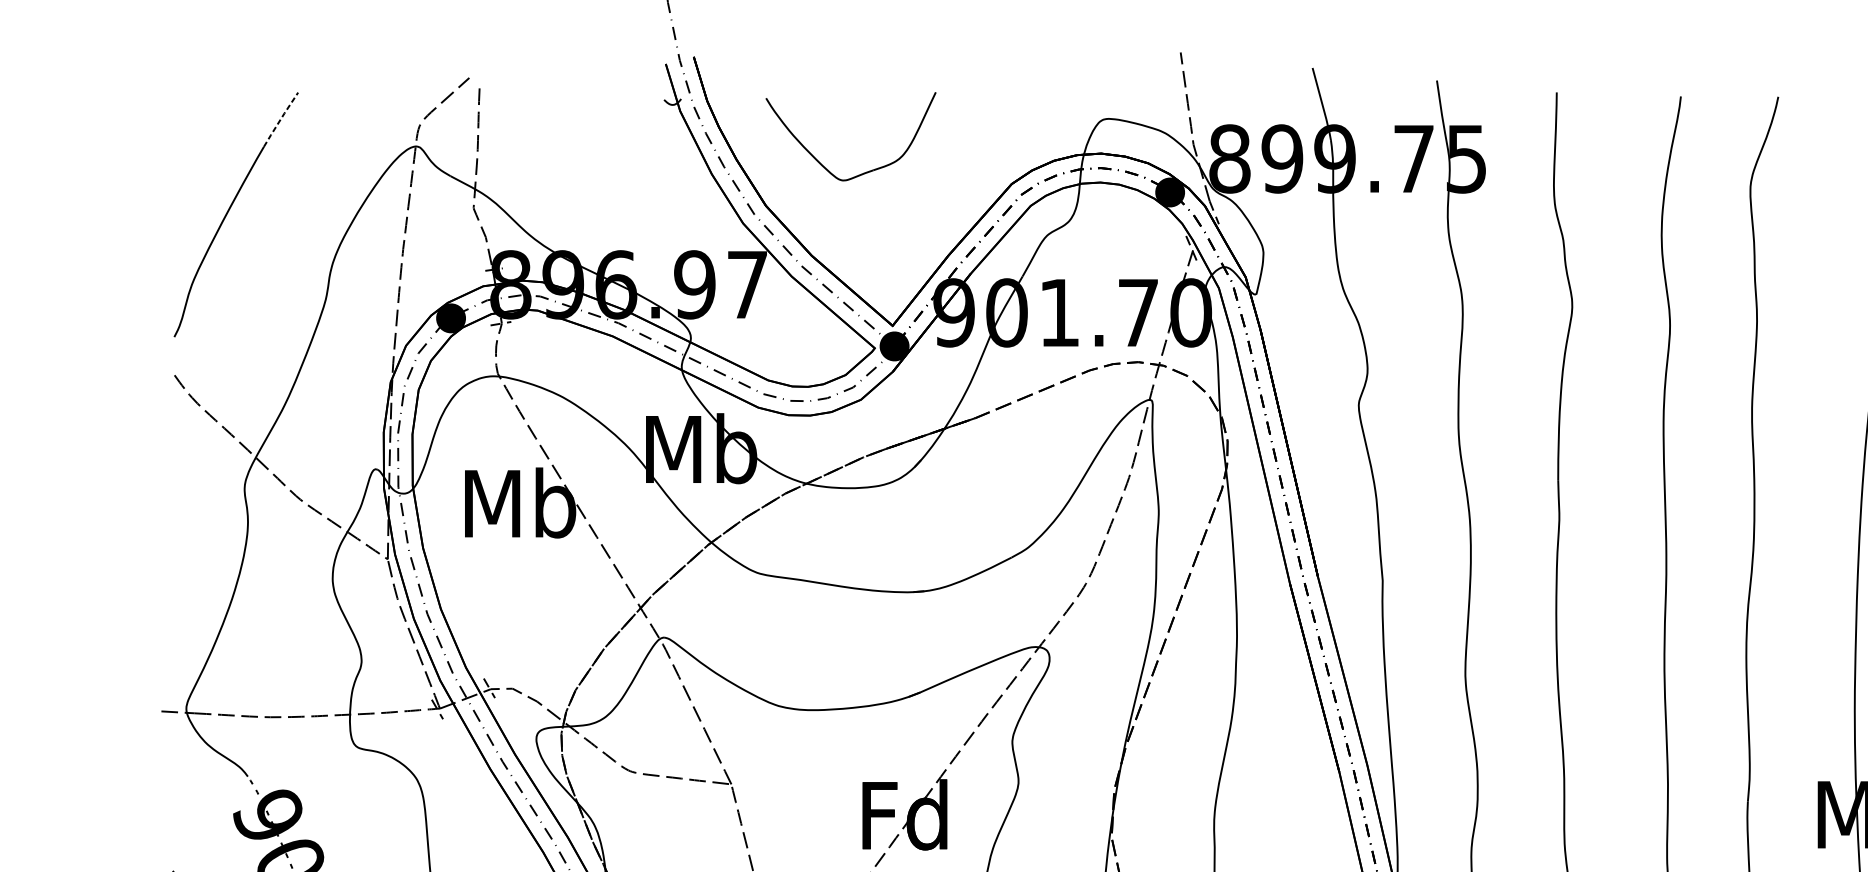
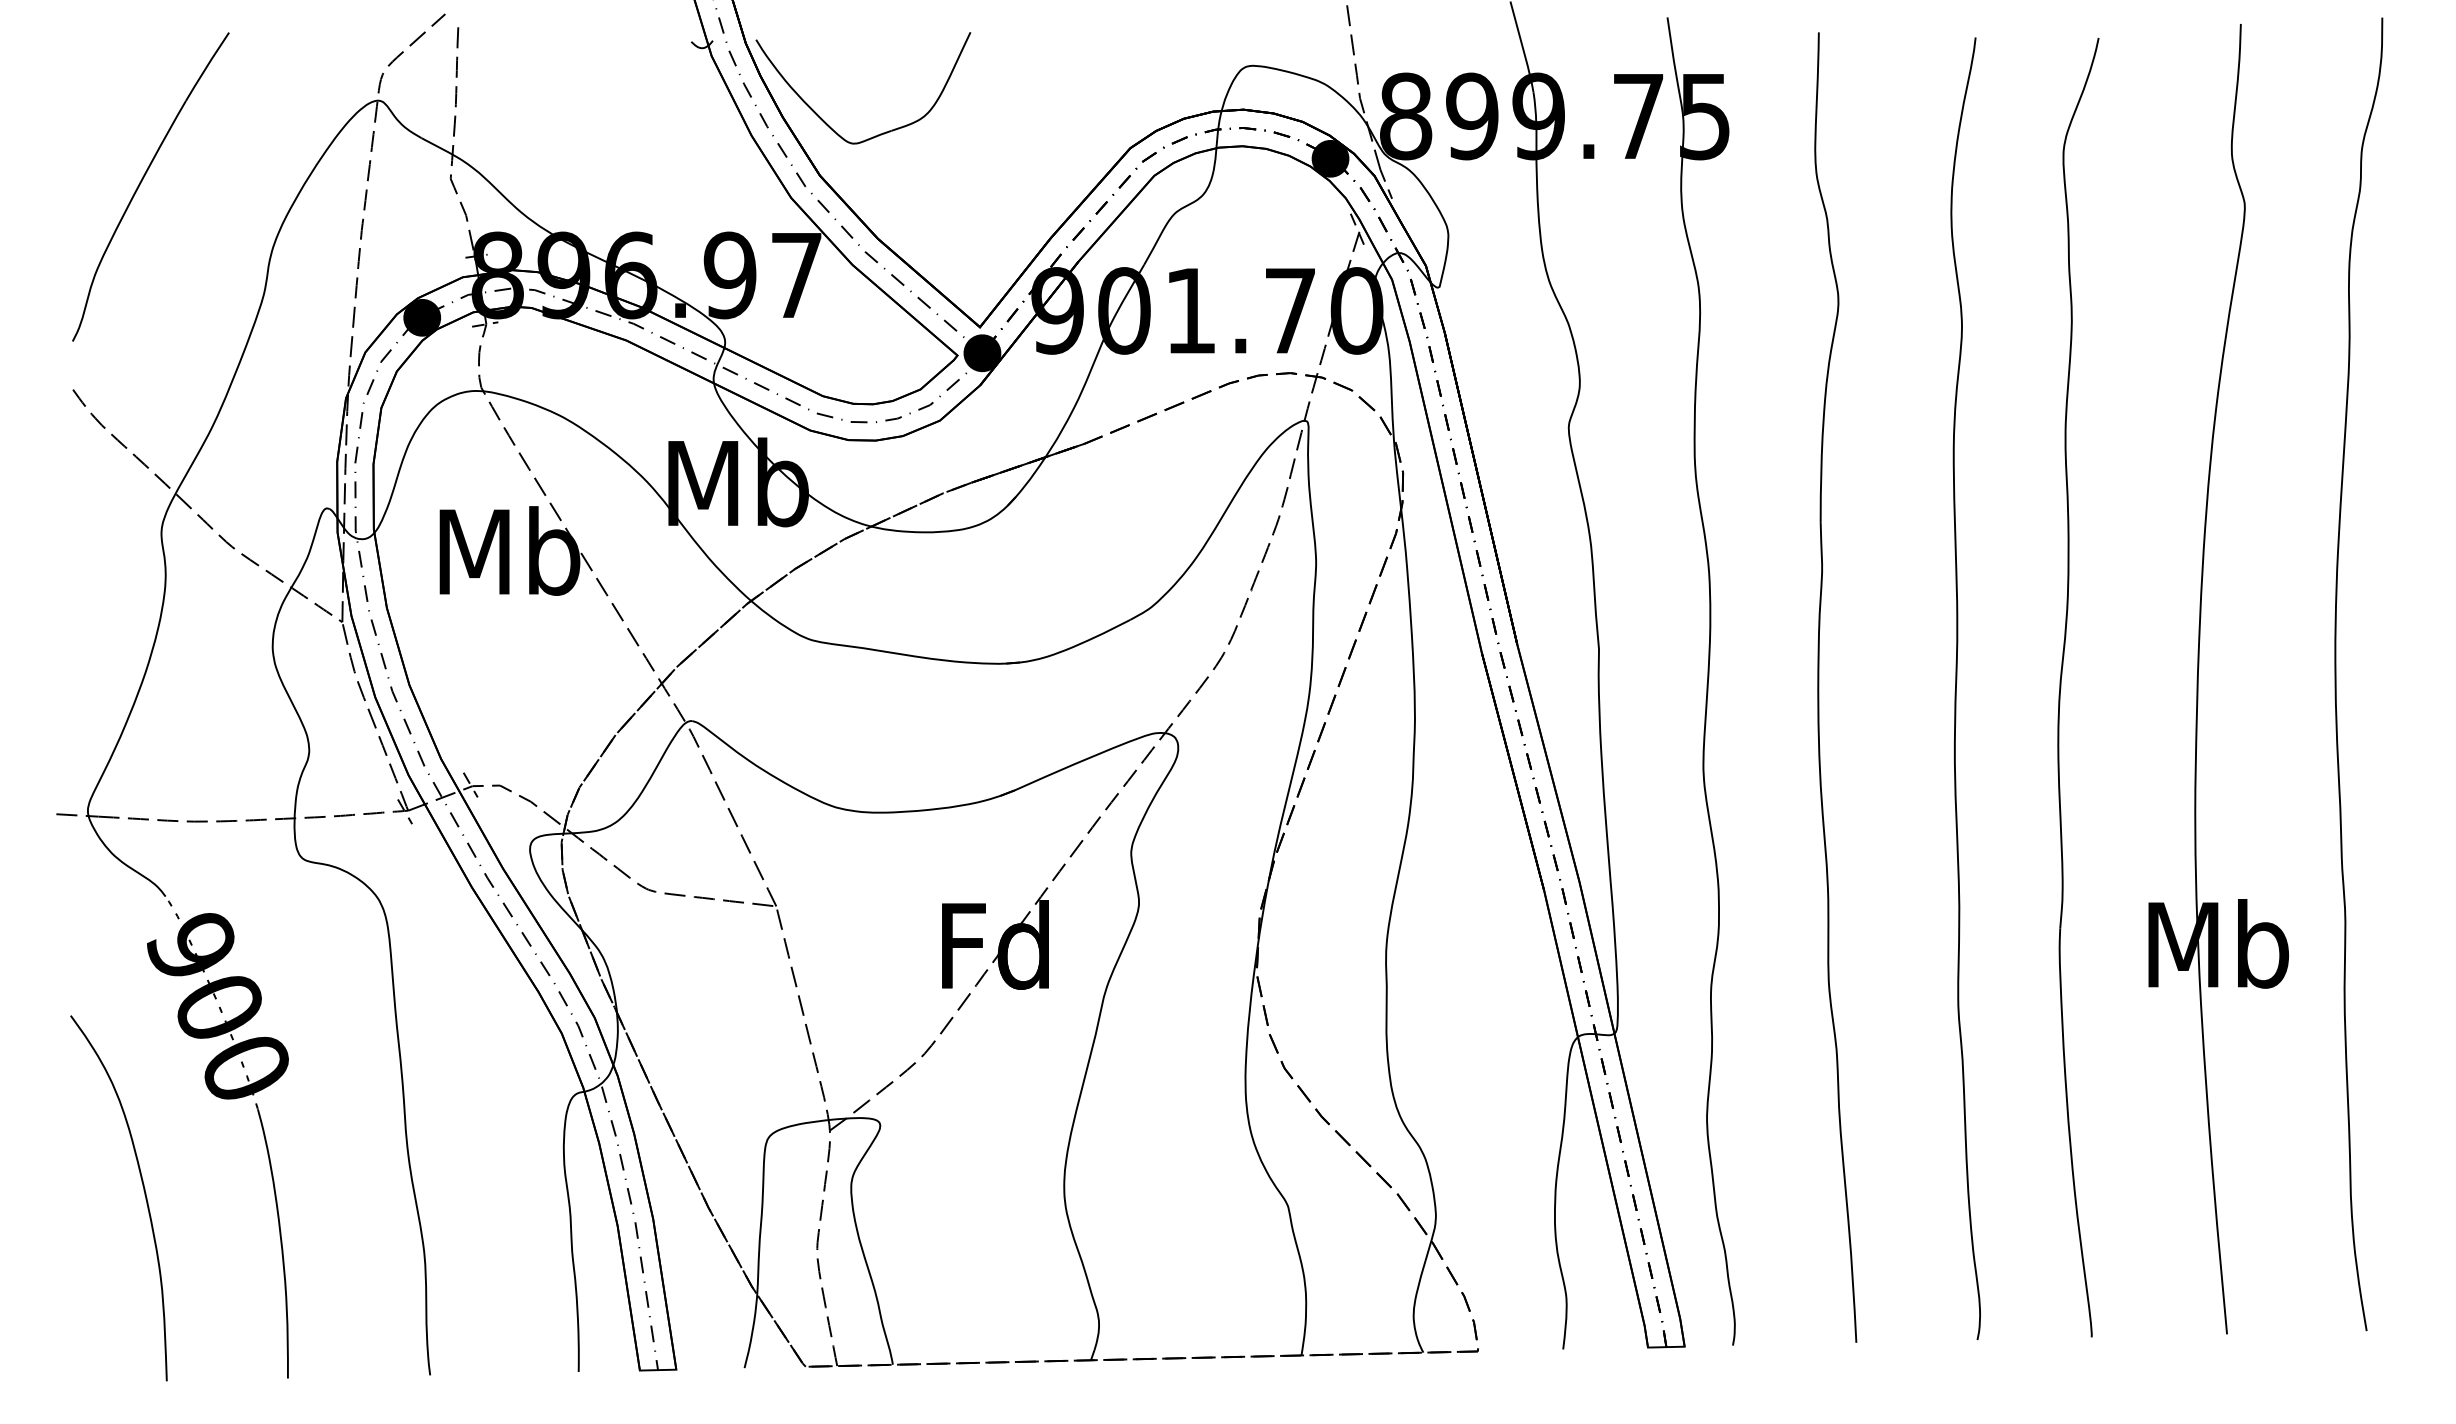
line: (281, 119) -> (207, 66), dashed -> solid
part: (862, 173) -> (877, 134), moved

